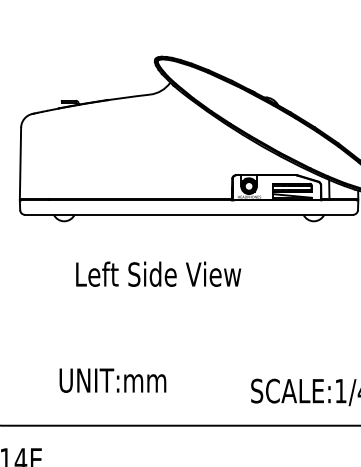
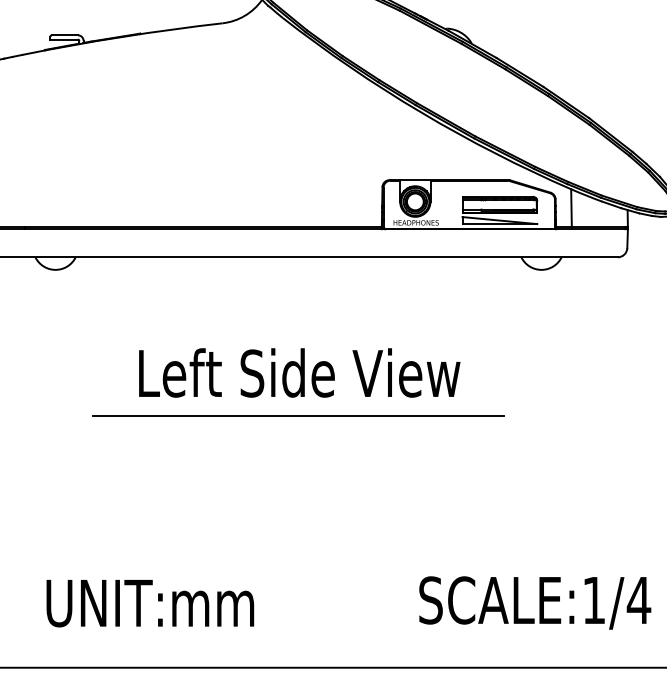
text: (158, 273) -> (299, 371), moved
line: (188, 296) -> (297, 416), added
text: (112, 380) -> (149, 603), moved

